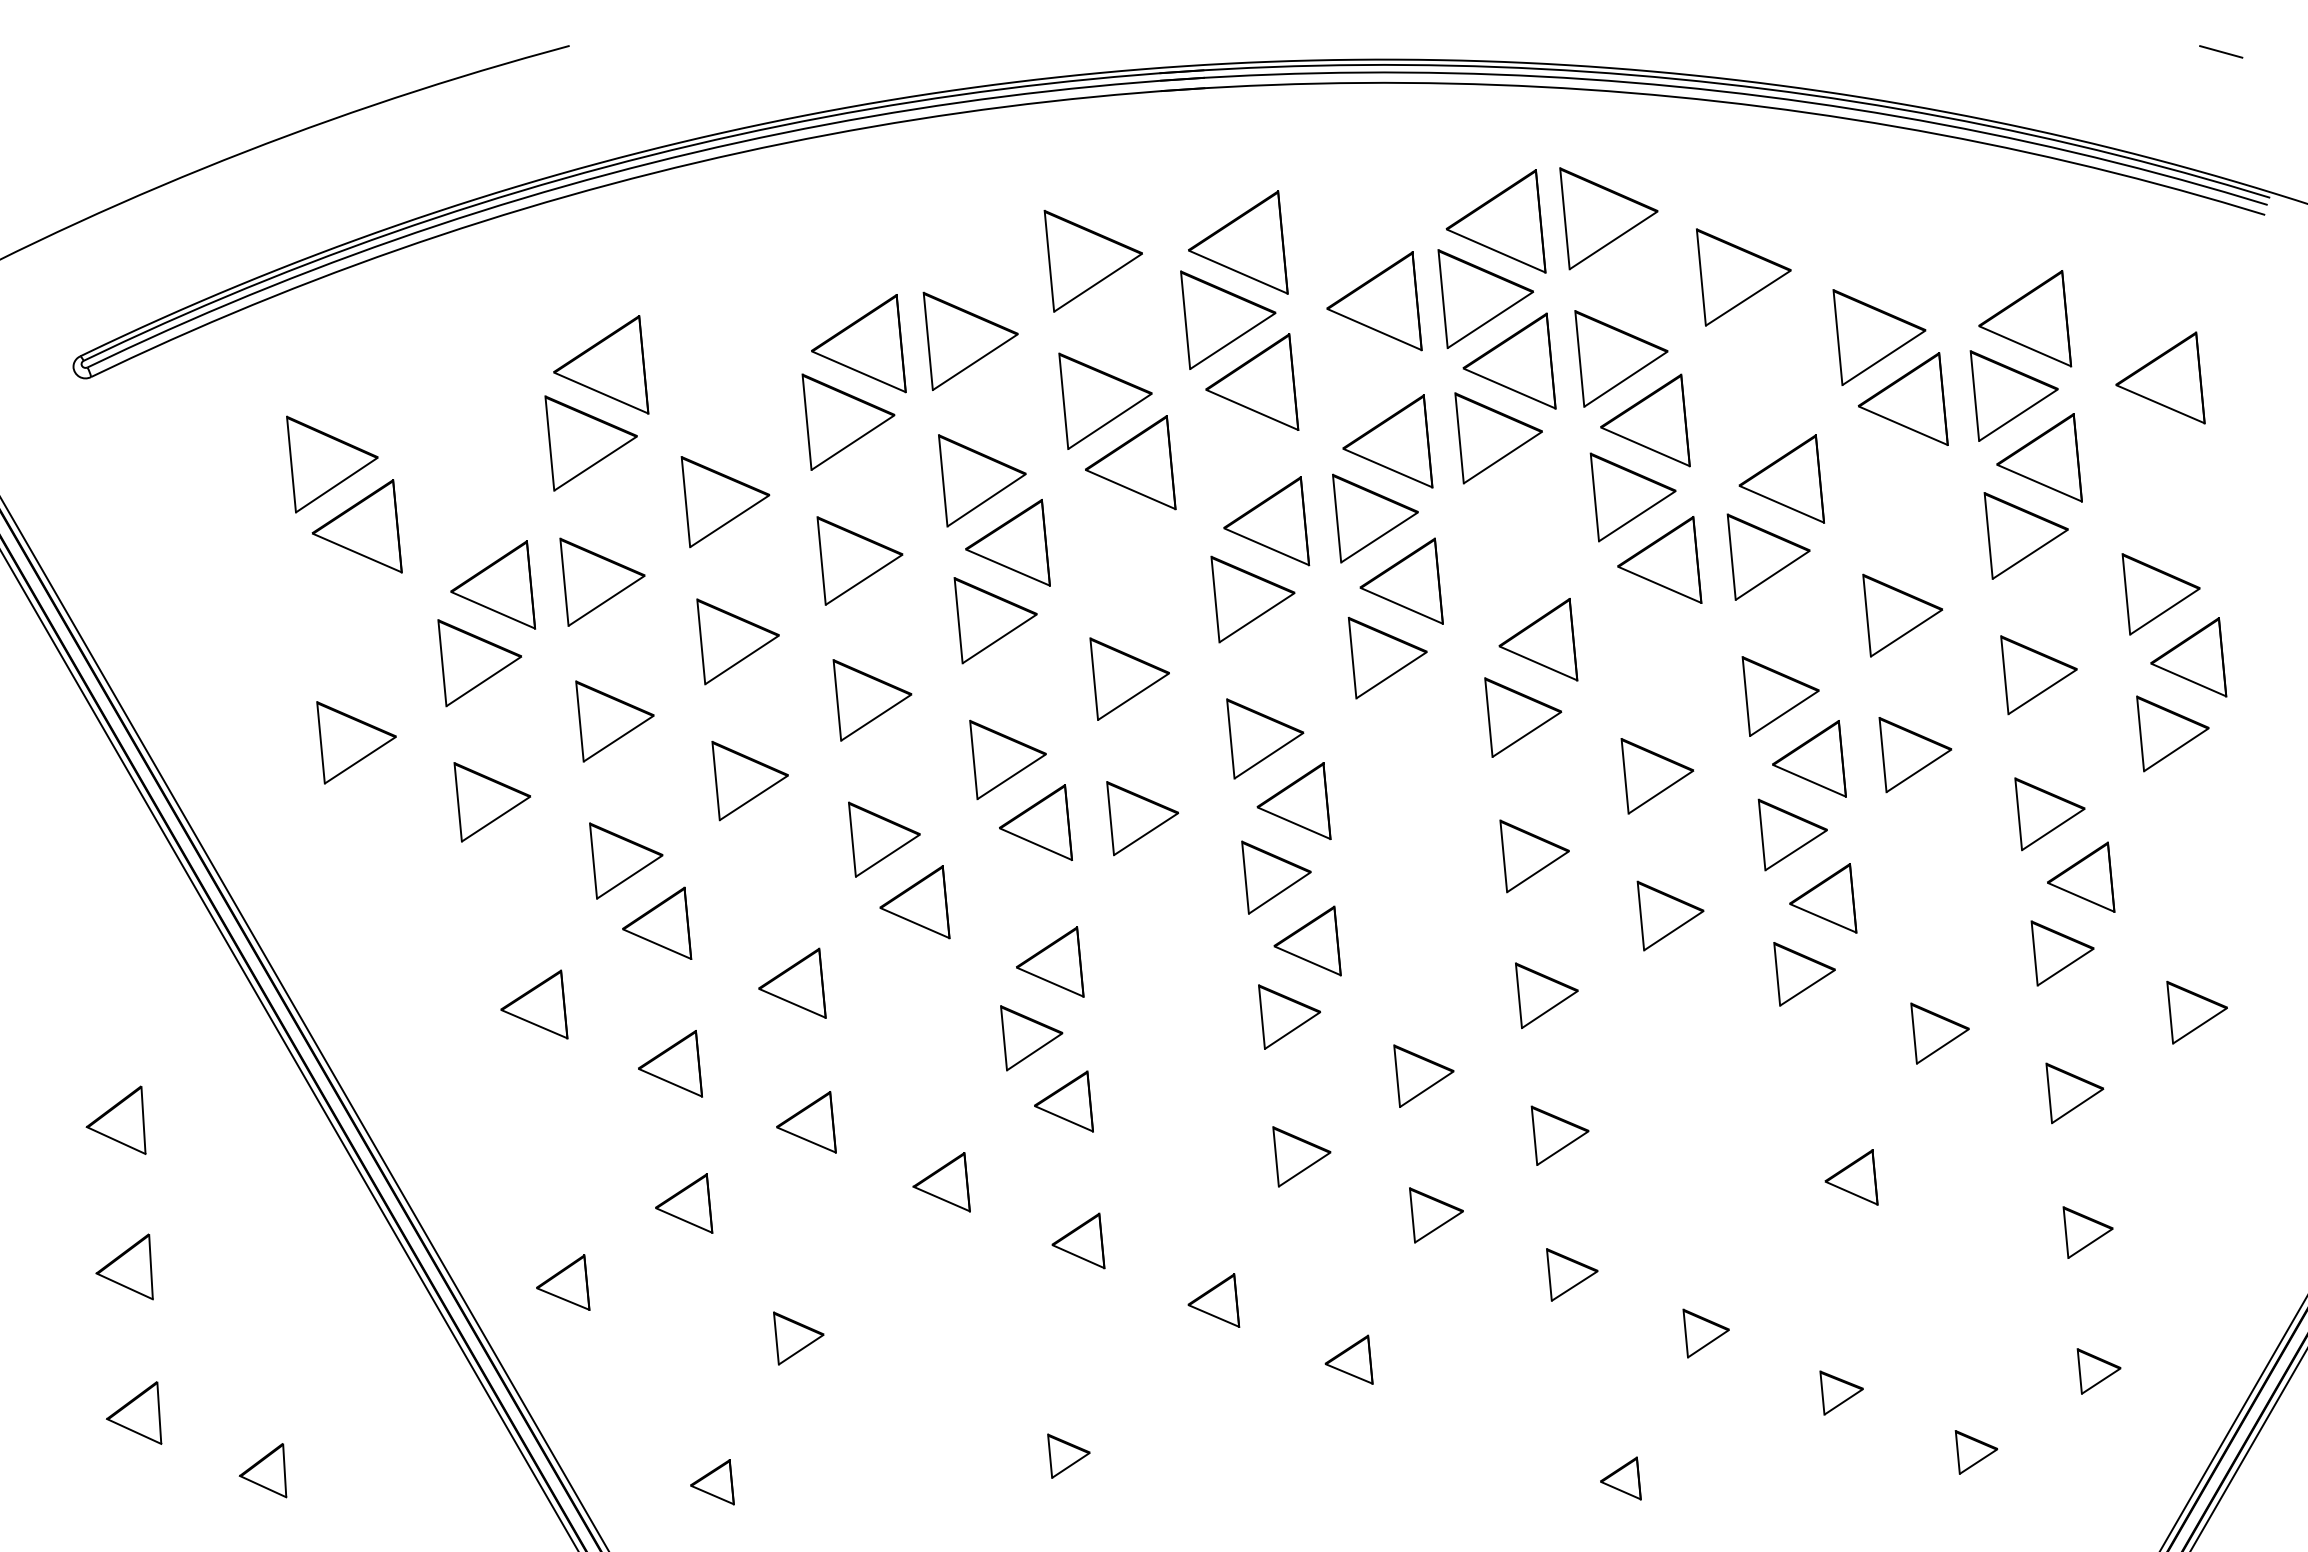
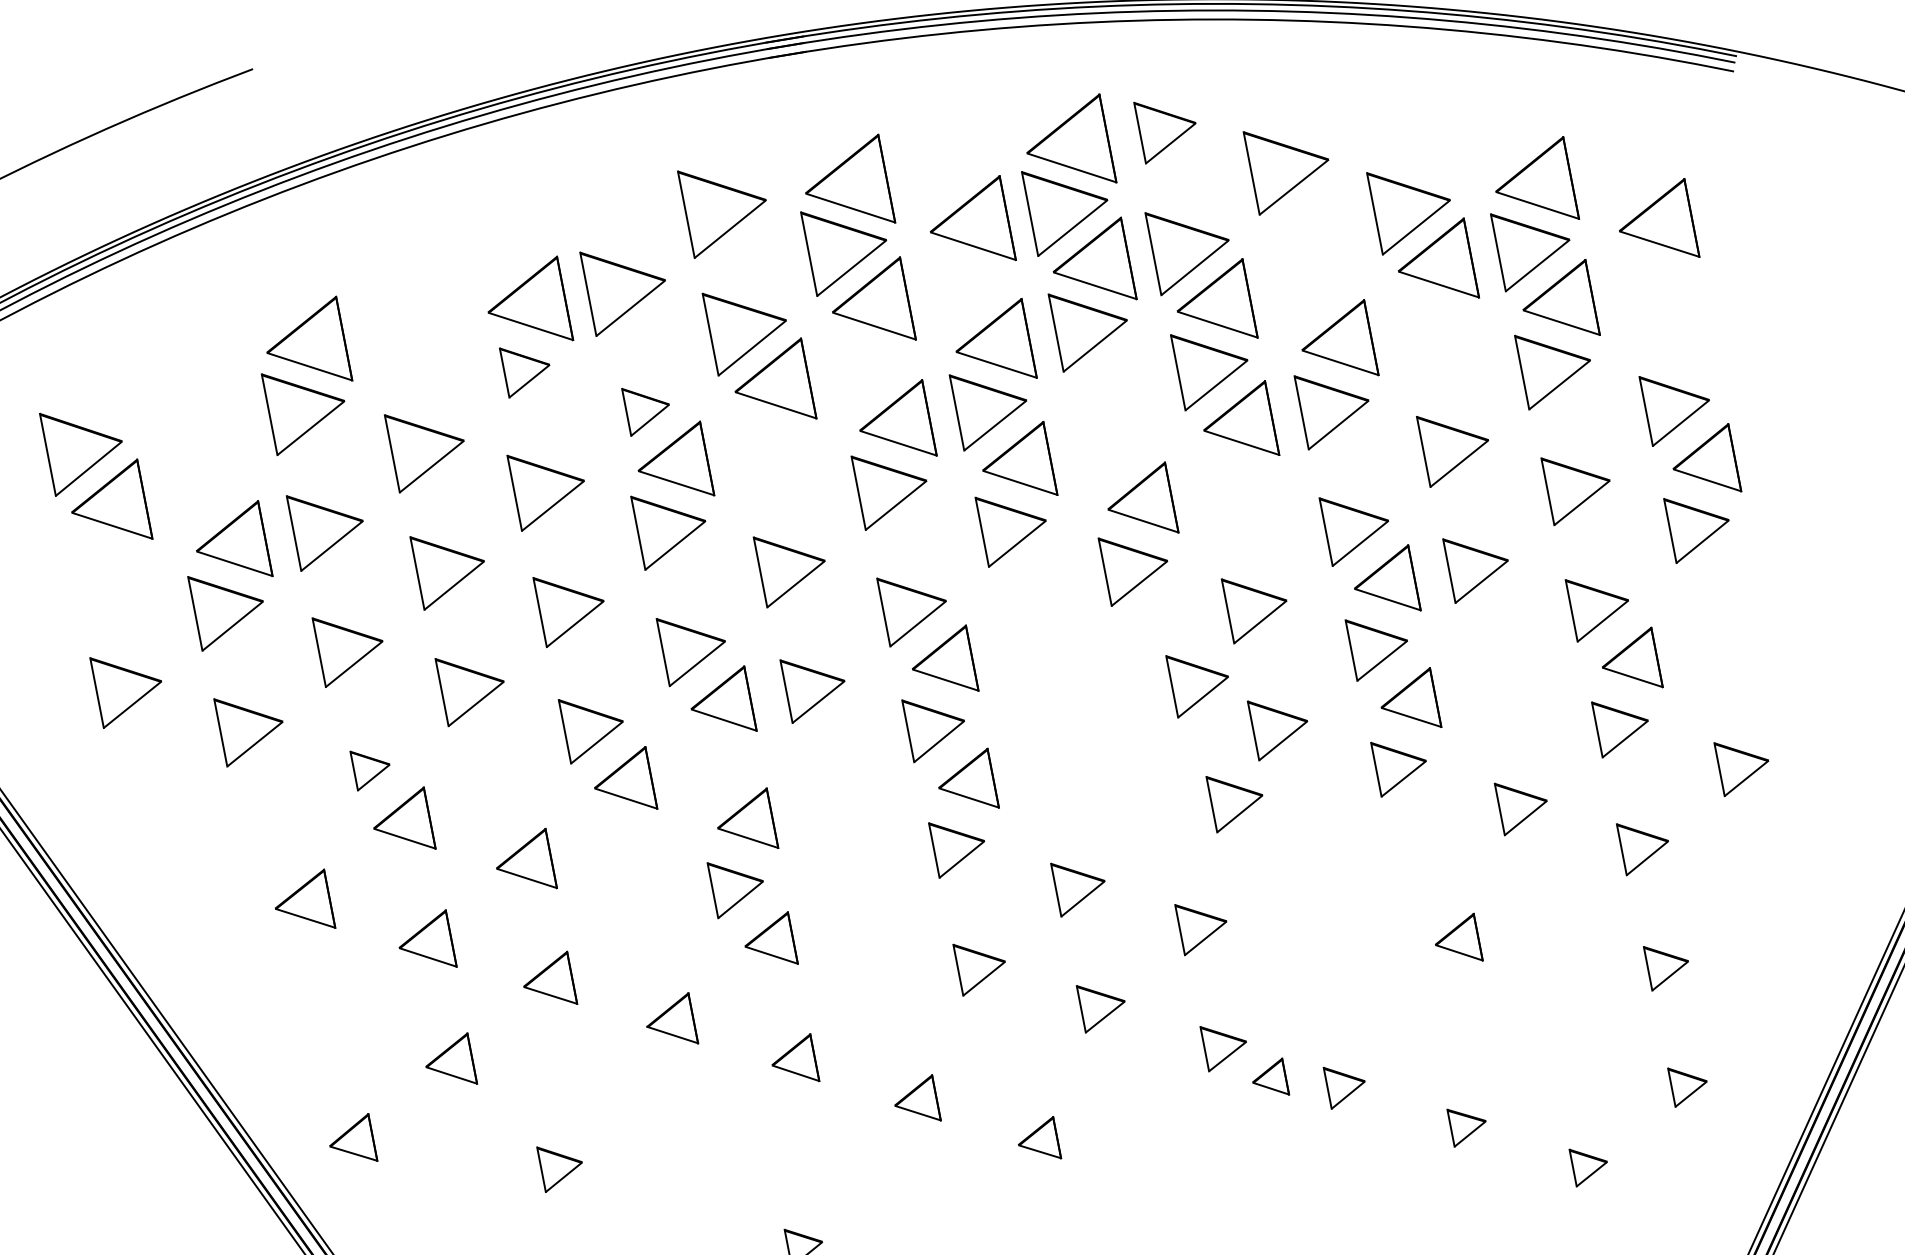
part: (1608, 218) -> (1166, 130), size x0.7
part: (848, 421) -> (526, 370), size x0.6
part: (982, 480) -> (647, 410), size x0.6
part: (1534, 856) -> (1198, 684), moved
part: (626, 860) -> (371, 768), size x0.6
part: (1546, 995) -> (1235, 802), moved
part: (1620, 1478) -> (1269, 1078), moved

